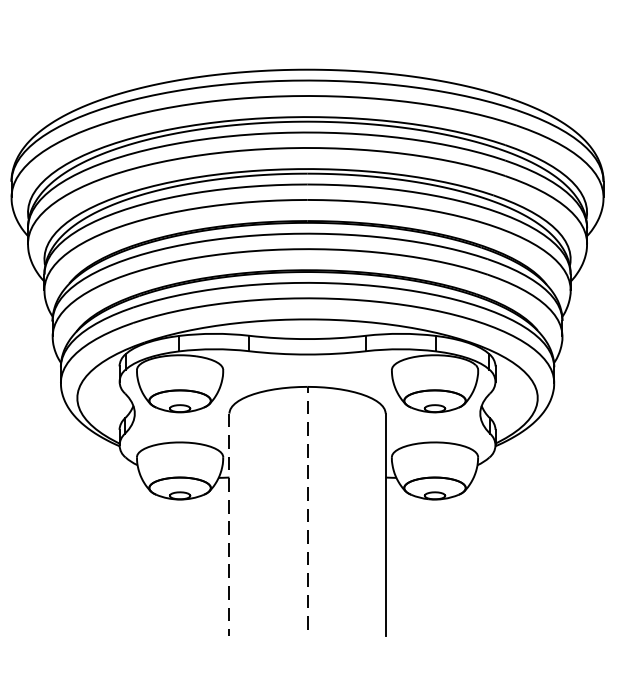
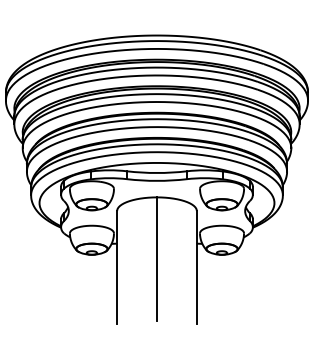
line: (306, 506) -> (156, 258), dashed -> solid
line: (230, 524) -> (117, 267), dashed -> solid

